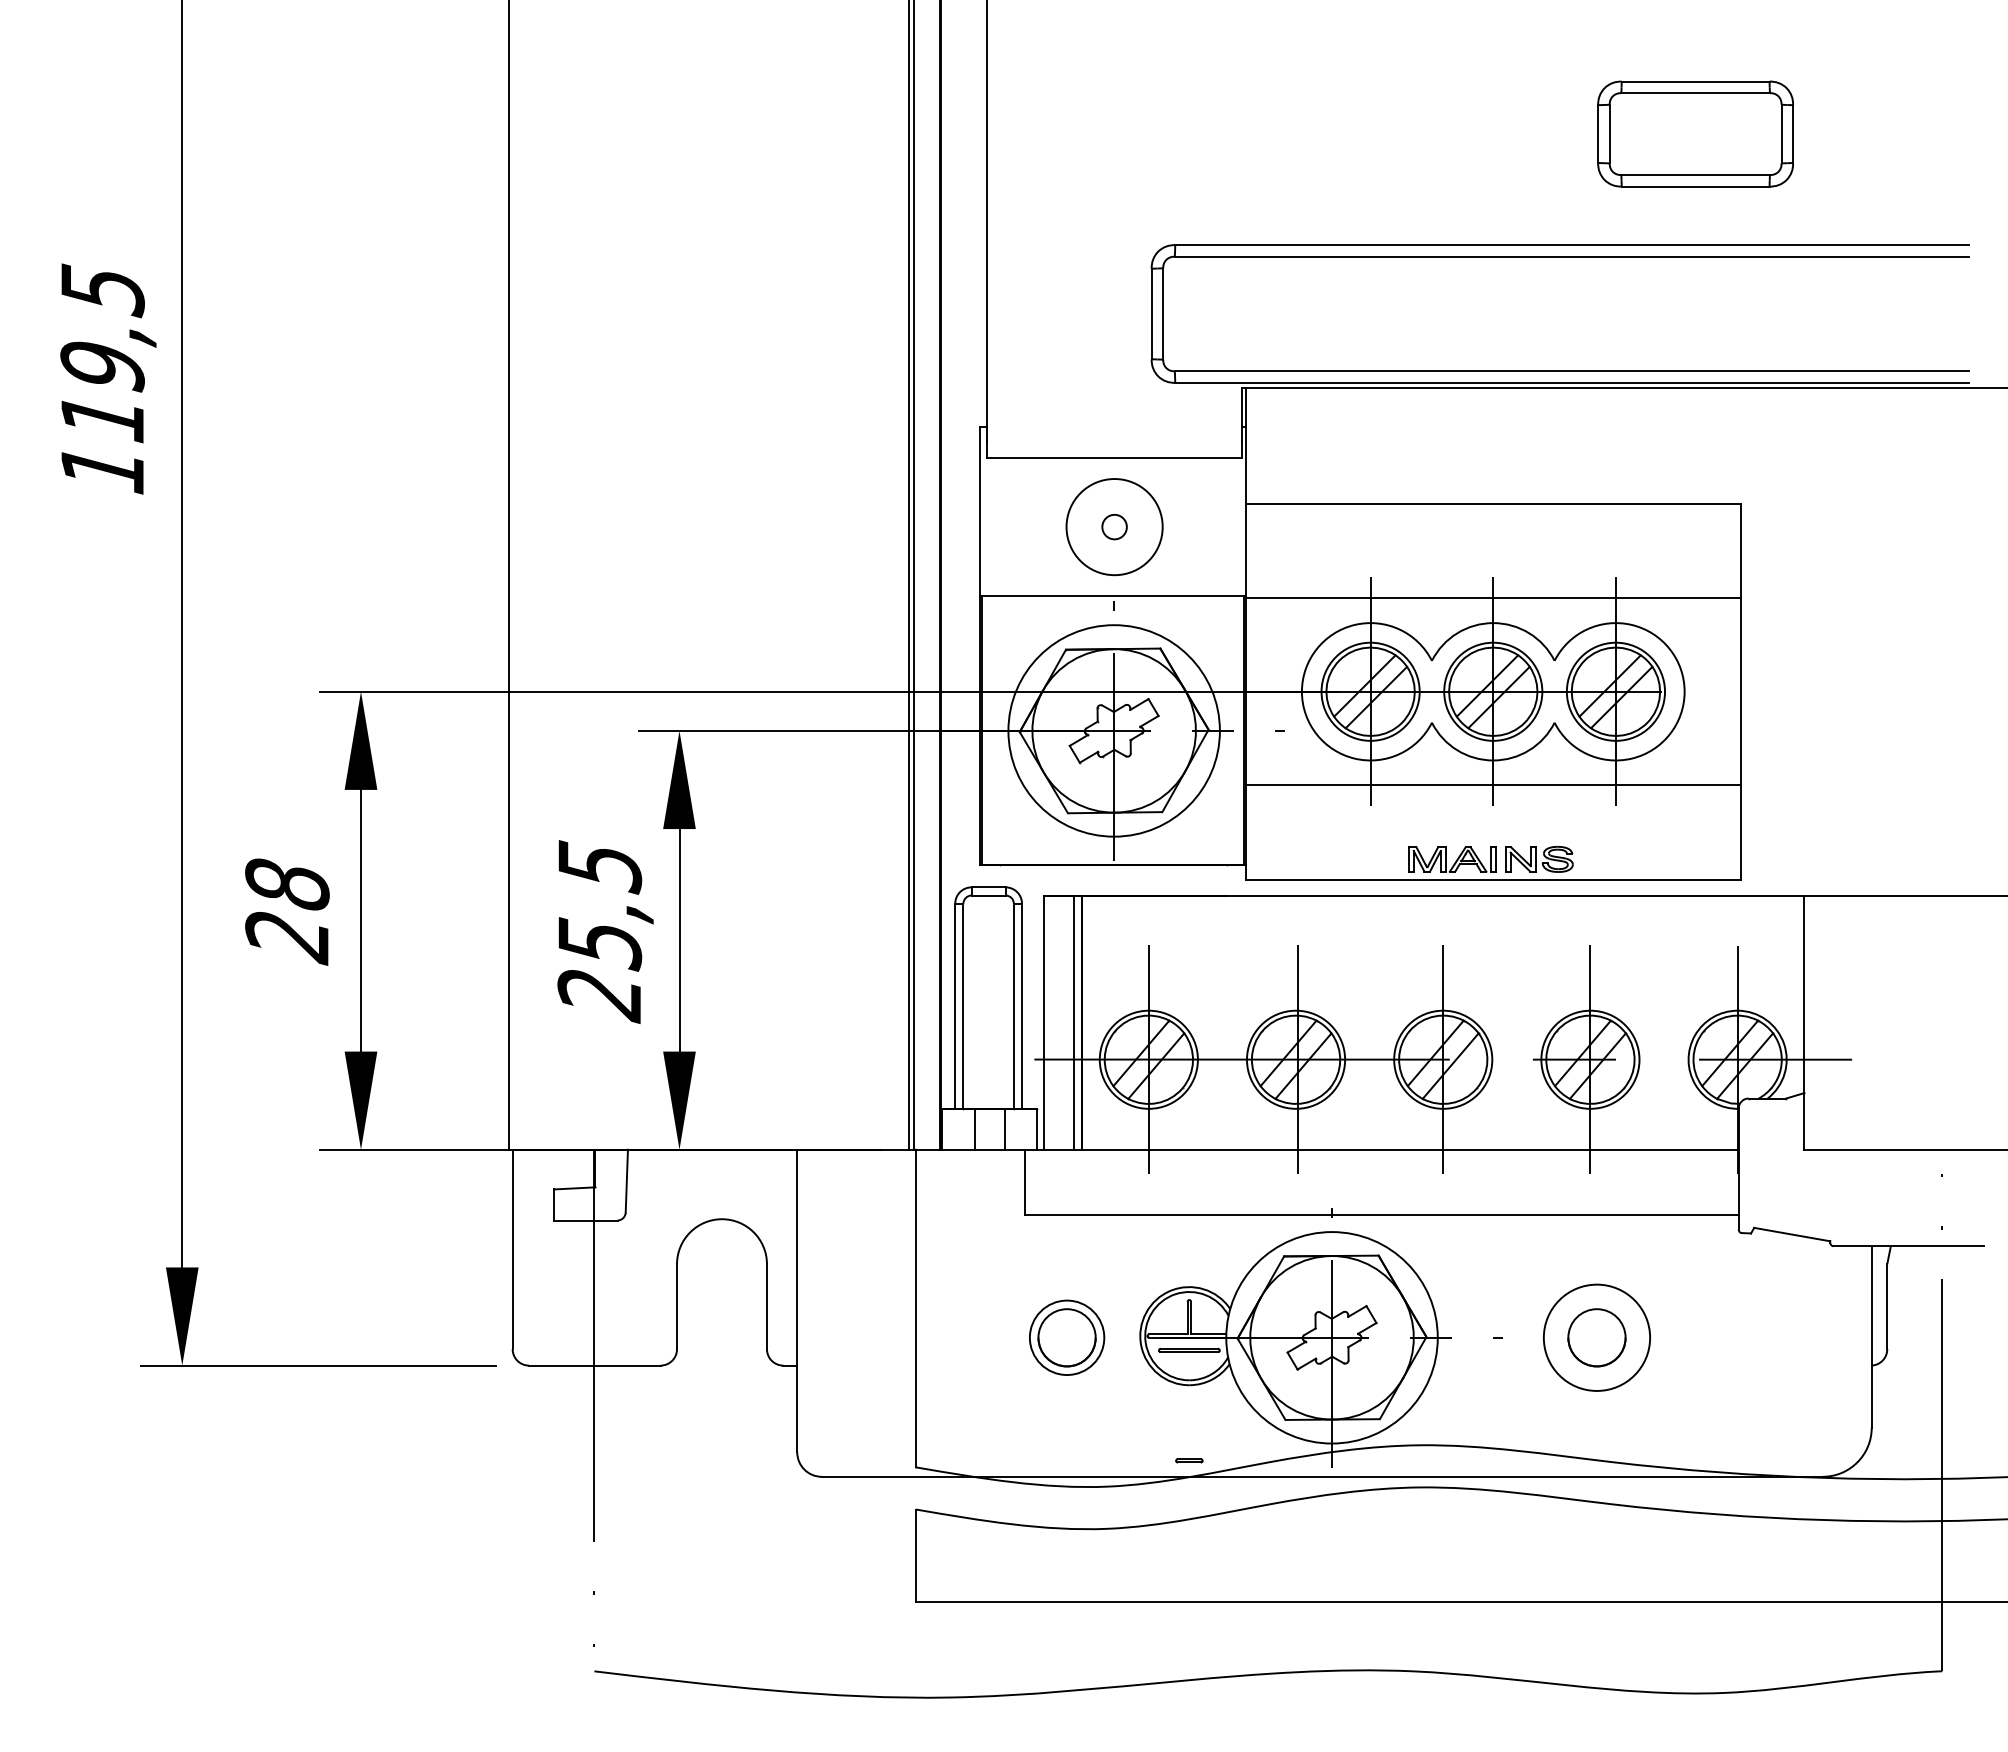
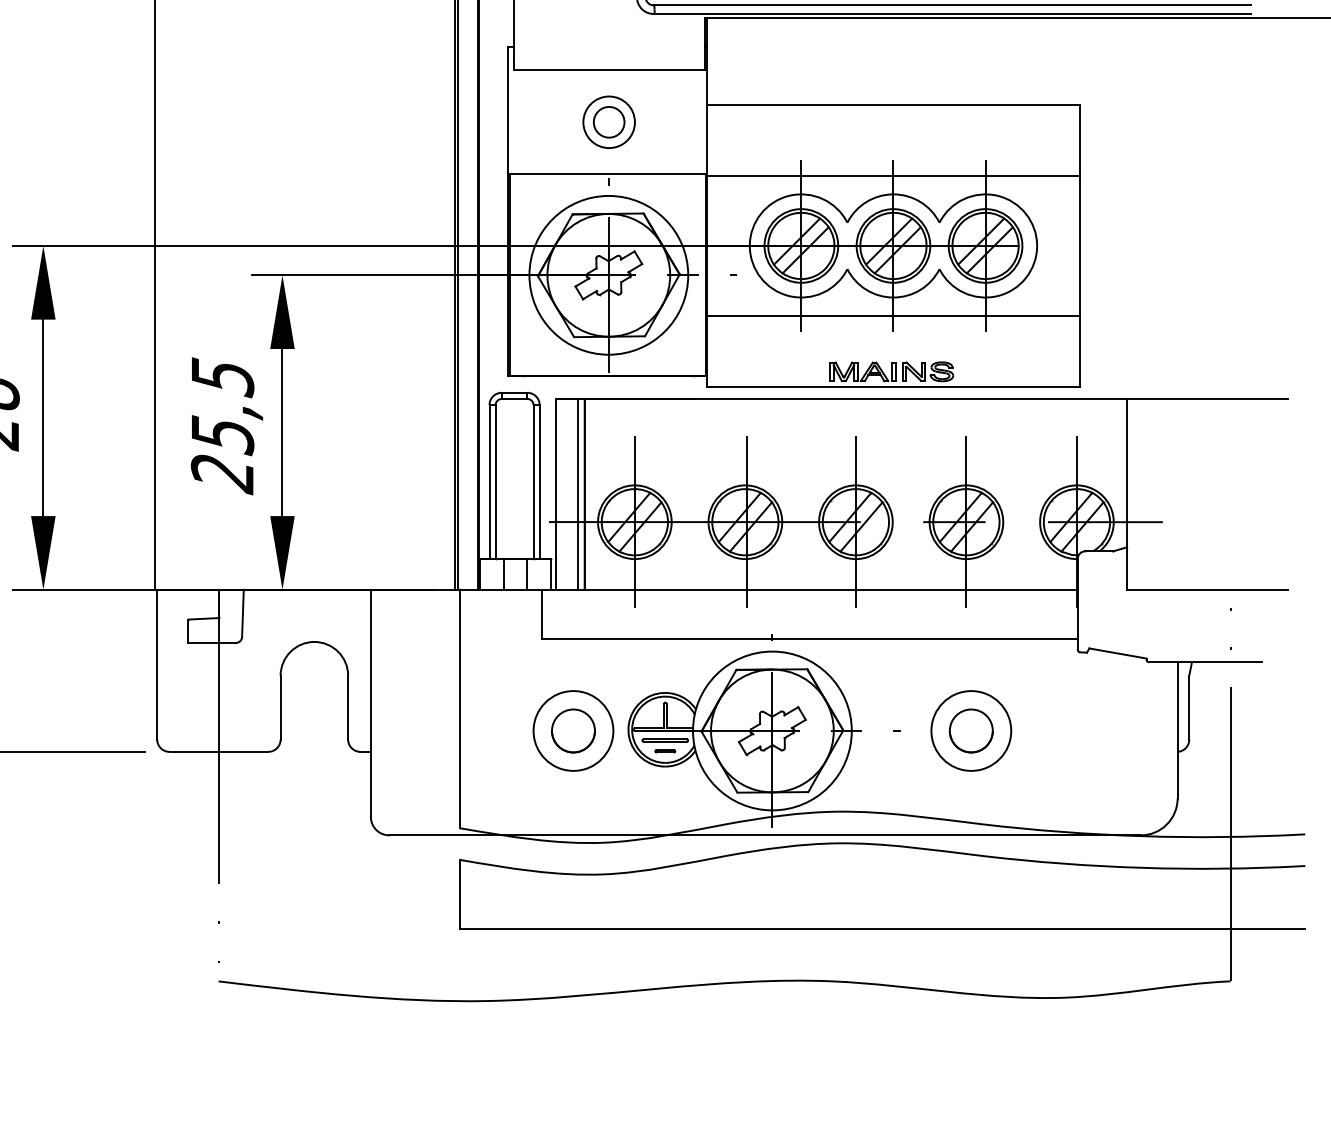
circle: (1114, 526) -> (609, 121), size x0.71
circle: (1114, 526) -> (609, 121), size x1.67
circle: (1066, 1337) -> (573, 730), size x1.43
part: (1189, 1460) -> (665, 751), moved

